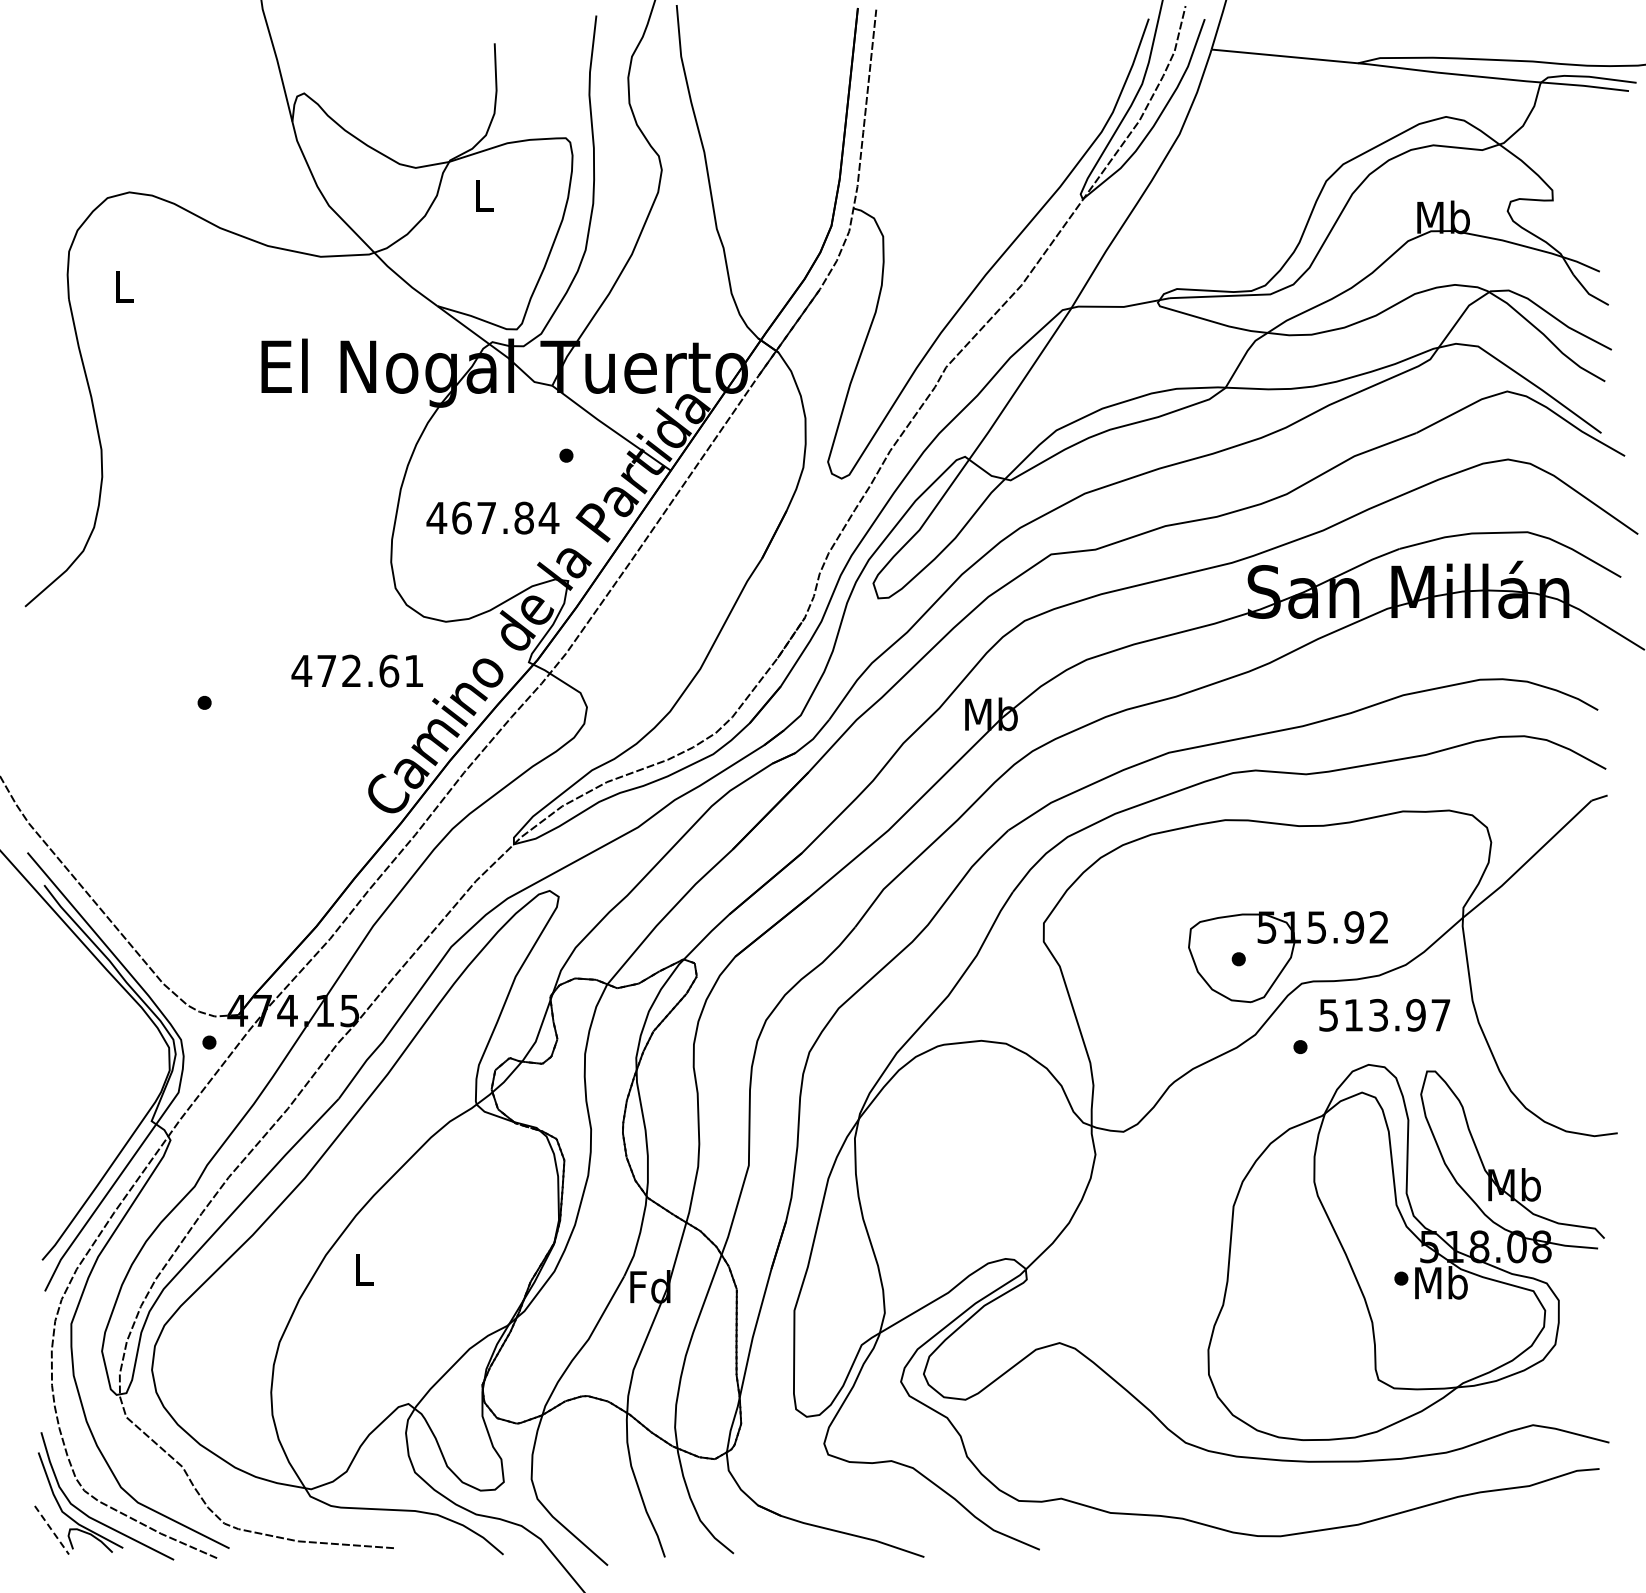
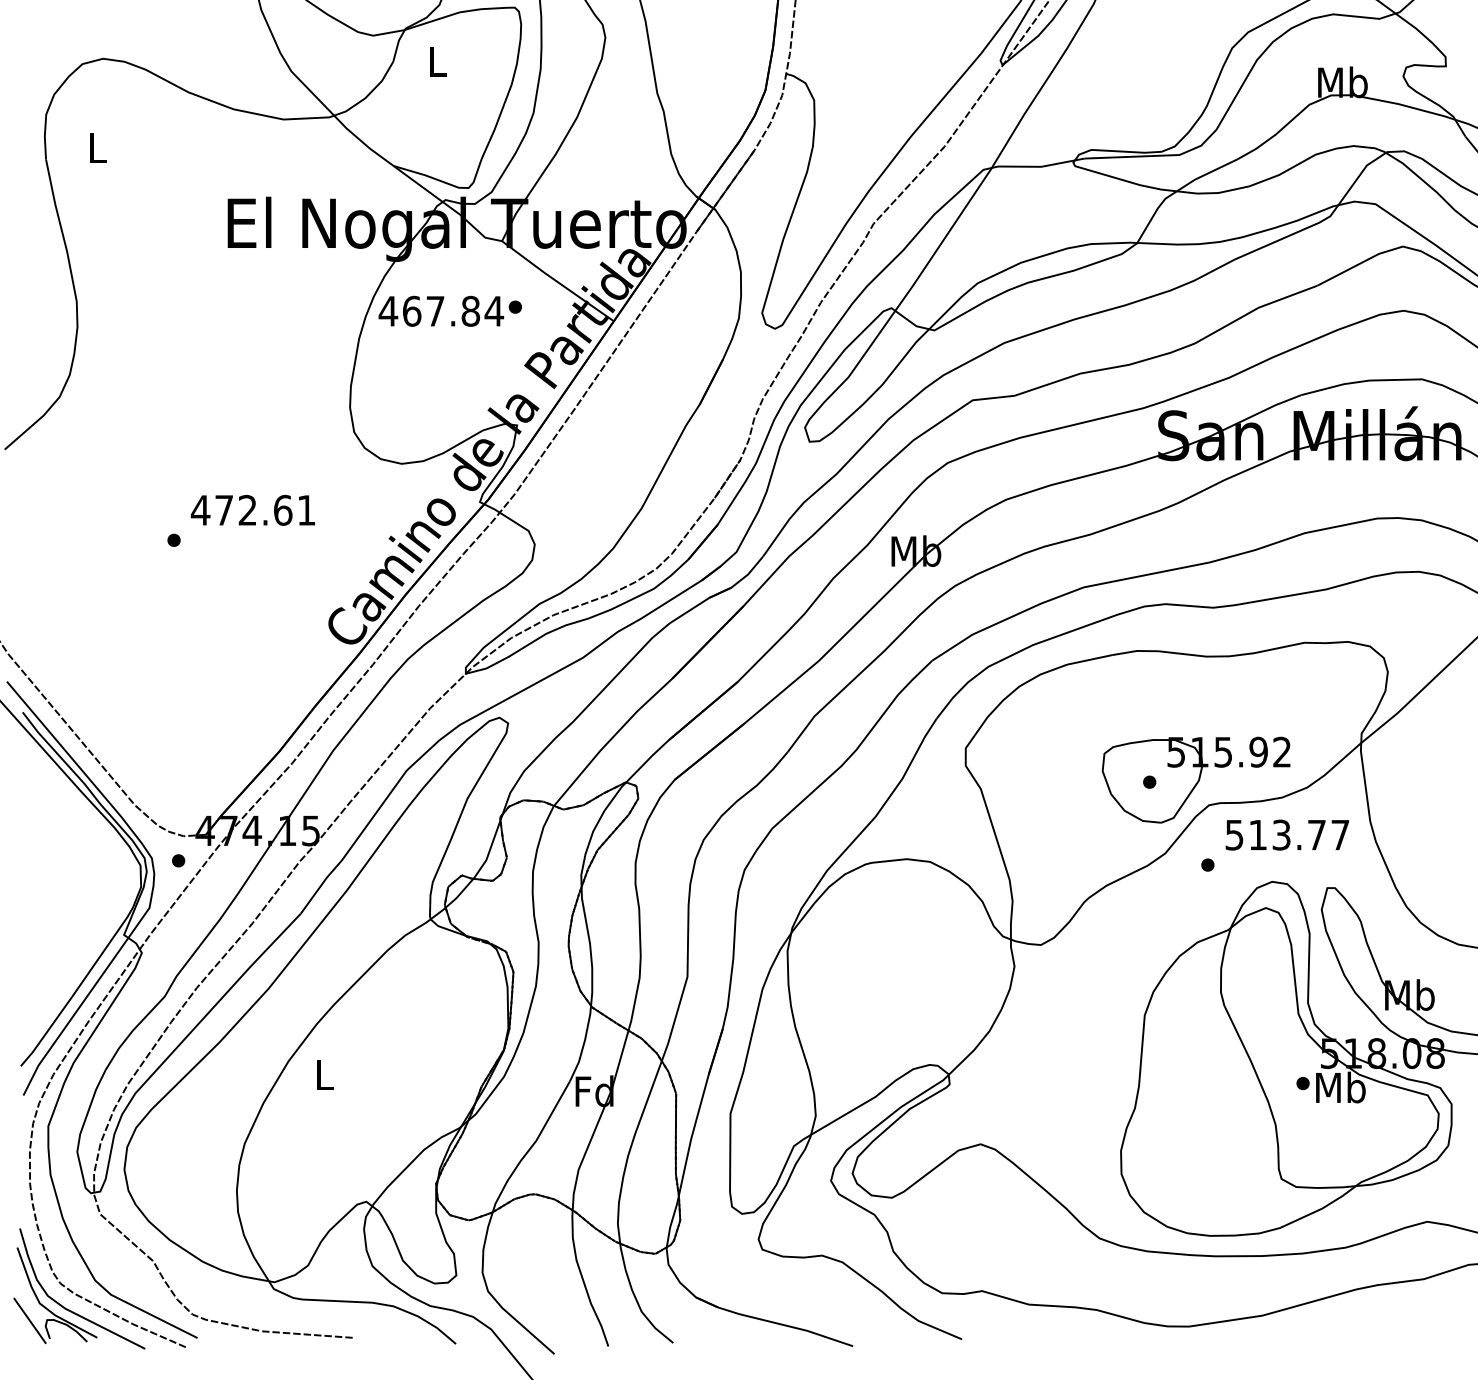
text: (492, 517) -> (440, 310), moved
text: (356, 670) -> (252, 509), moved
text: (1415, 1014) -> (1316, 834), 513.97 -> 513.77
line: (51, 1530) -> (29, 1321), dashed -> solid

